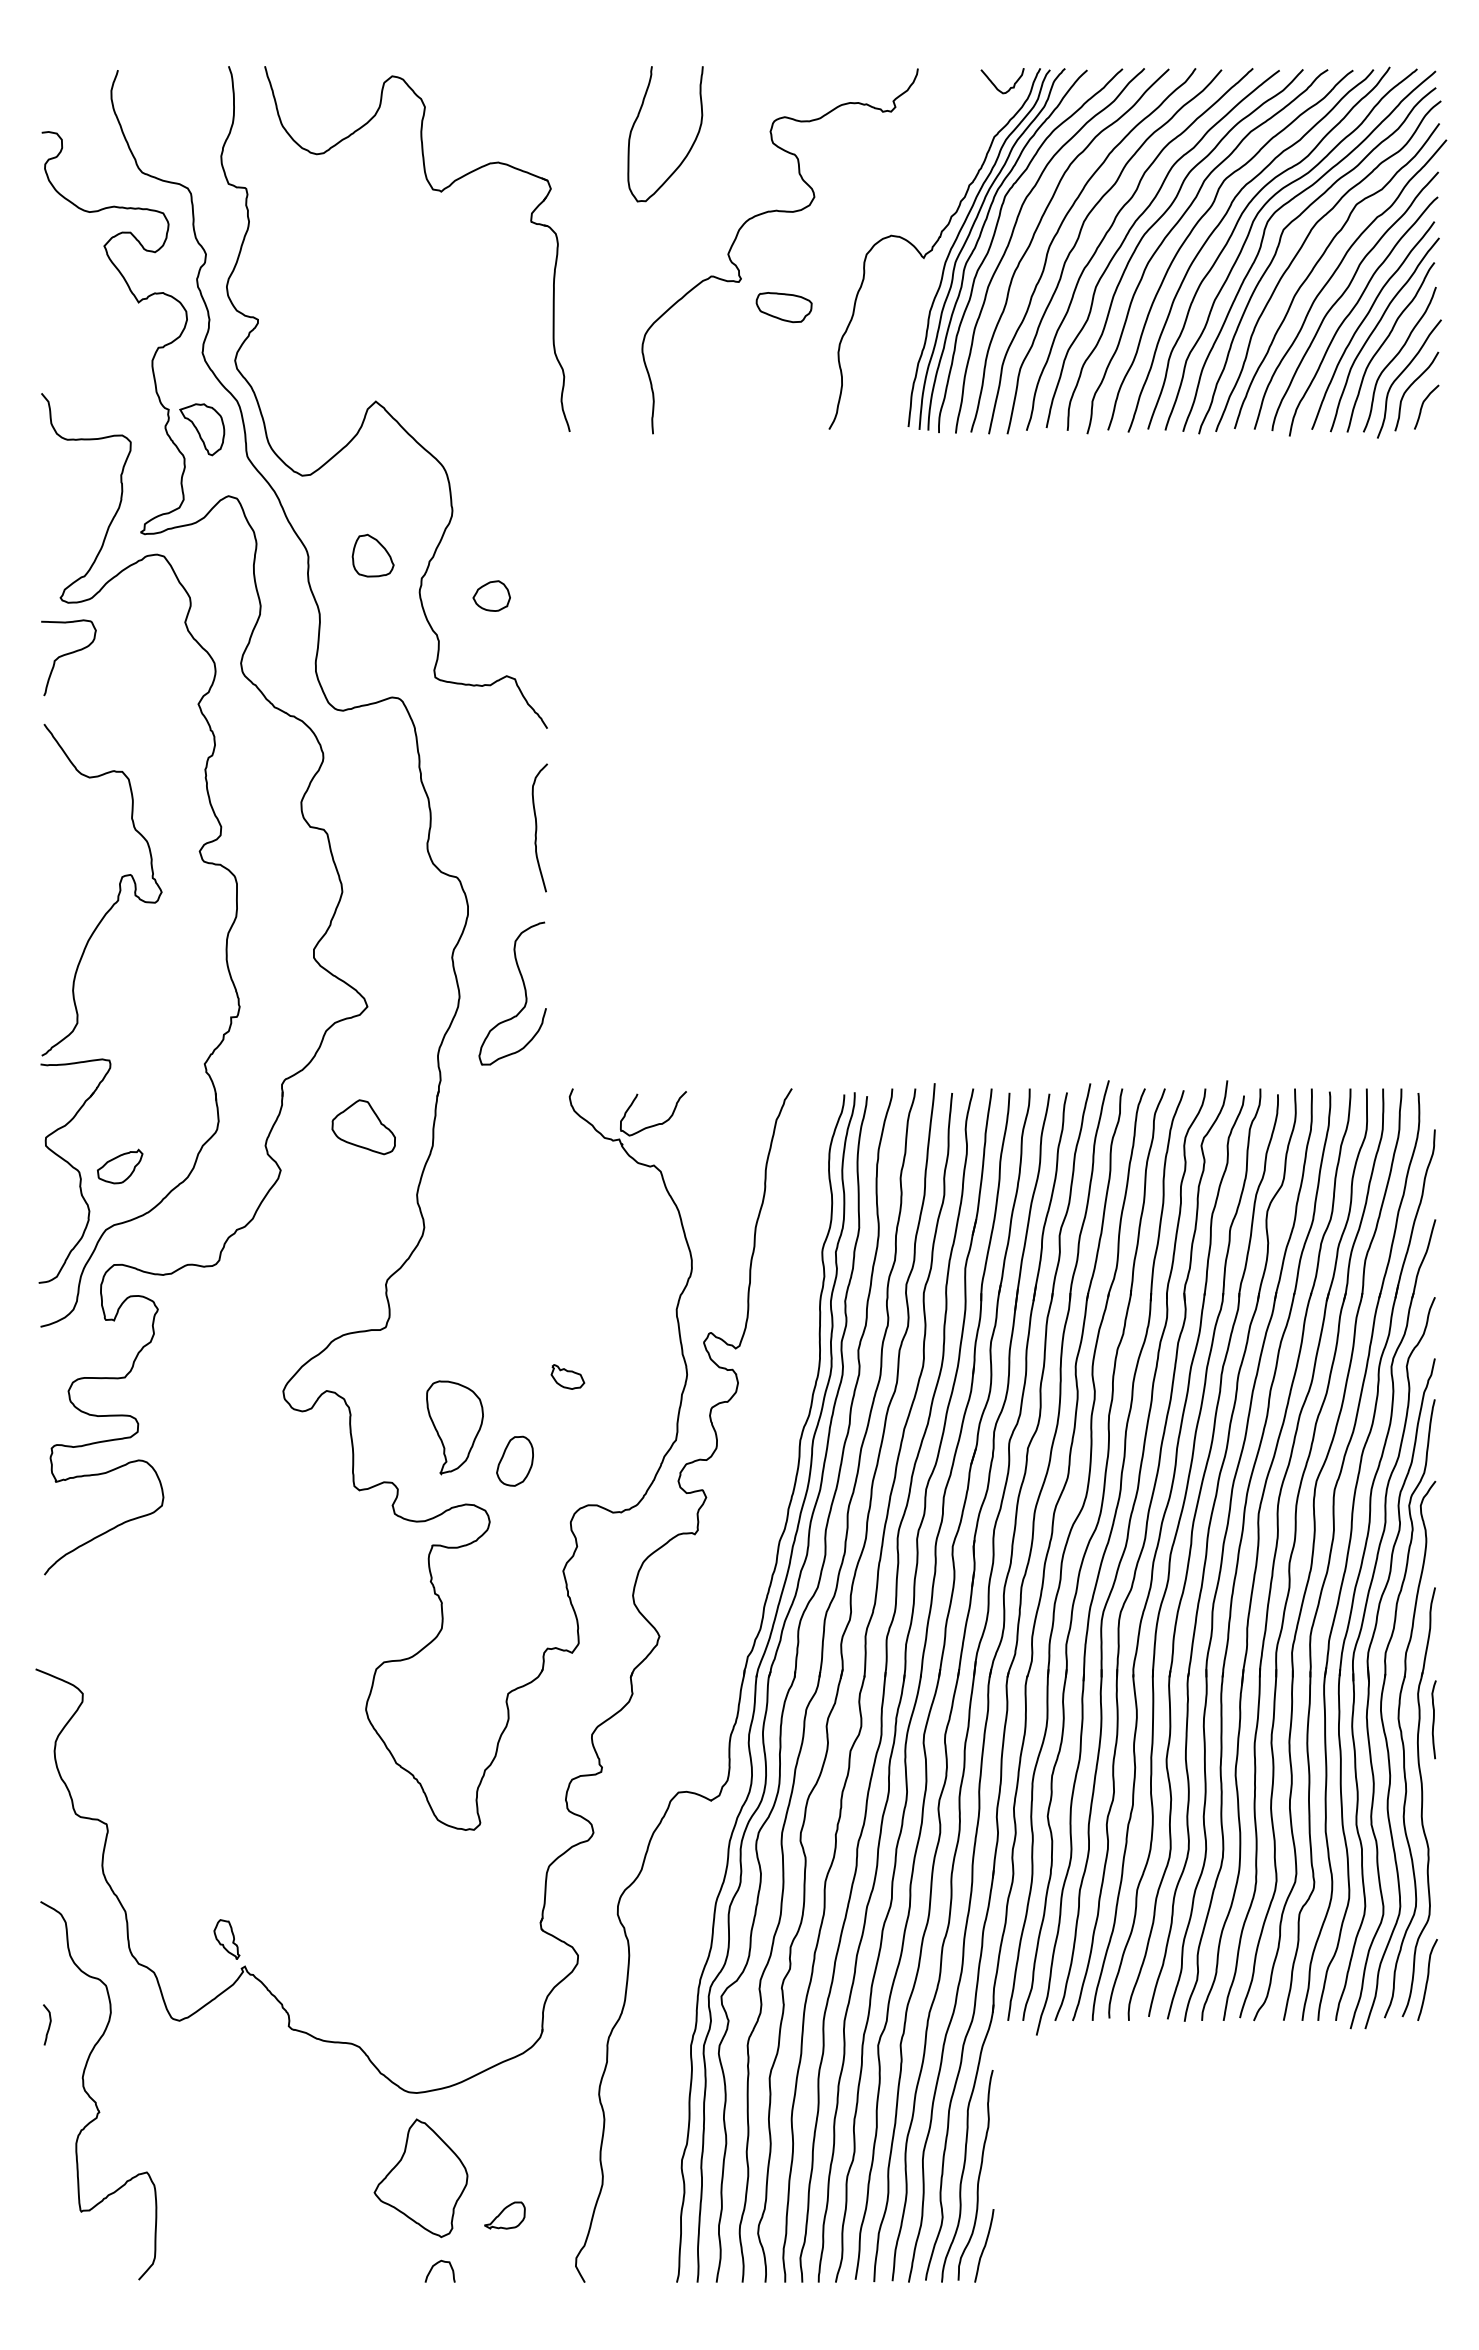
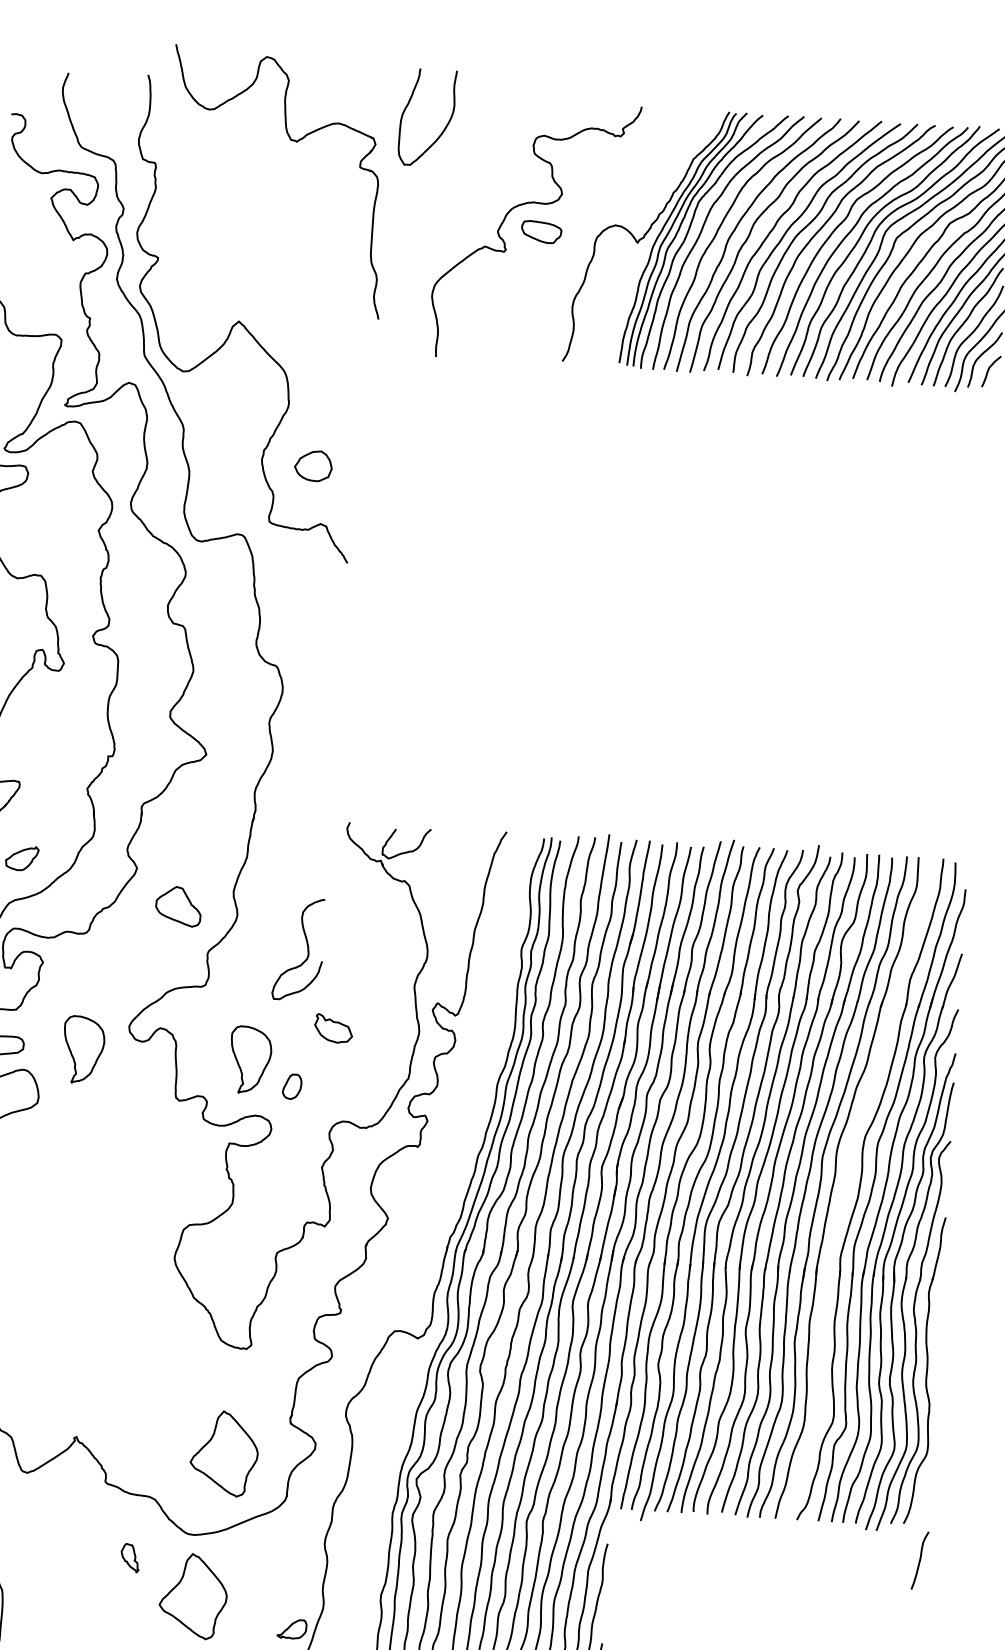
curve: (996, 86) -> (697, 123), removed
curve: (688, 150) -> (443, 130), moved
part: (432, 190) -> (290, 140), moved
part: (783, 307) -> (541, 232), moved
part: (202, 429) -> (113, 333), removed
part: (372, 555) -> (229, 431), removed
part: (491, 595) -> (313, 465), size x1.4
curve: (537, 827) -> (336, 633), removed
curve: (524, 992) -> (307, 949), moved
part: (363, 1127) -> (178, 906), moved
part: (567, 1376) -> (333, 1028), size x1.6
part: (221, 1427) -> (83, 1049), added
part: (514, 1460) -> (291, 1086), size x0.7
part: (1294, 1548) -> (846, 1183), removed
curve: (1433, 1719) -> (938, 1312), removed
part: (226, 1939) -> (129, 1558), moved
part: (451, 1977) -> (224, 1453), added
curve: (1427, 1979) -> (920, 1560), moved
part: (504, 2215) -> (291, 1629), moved

